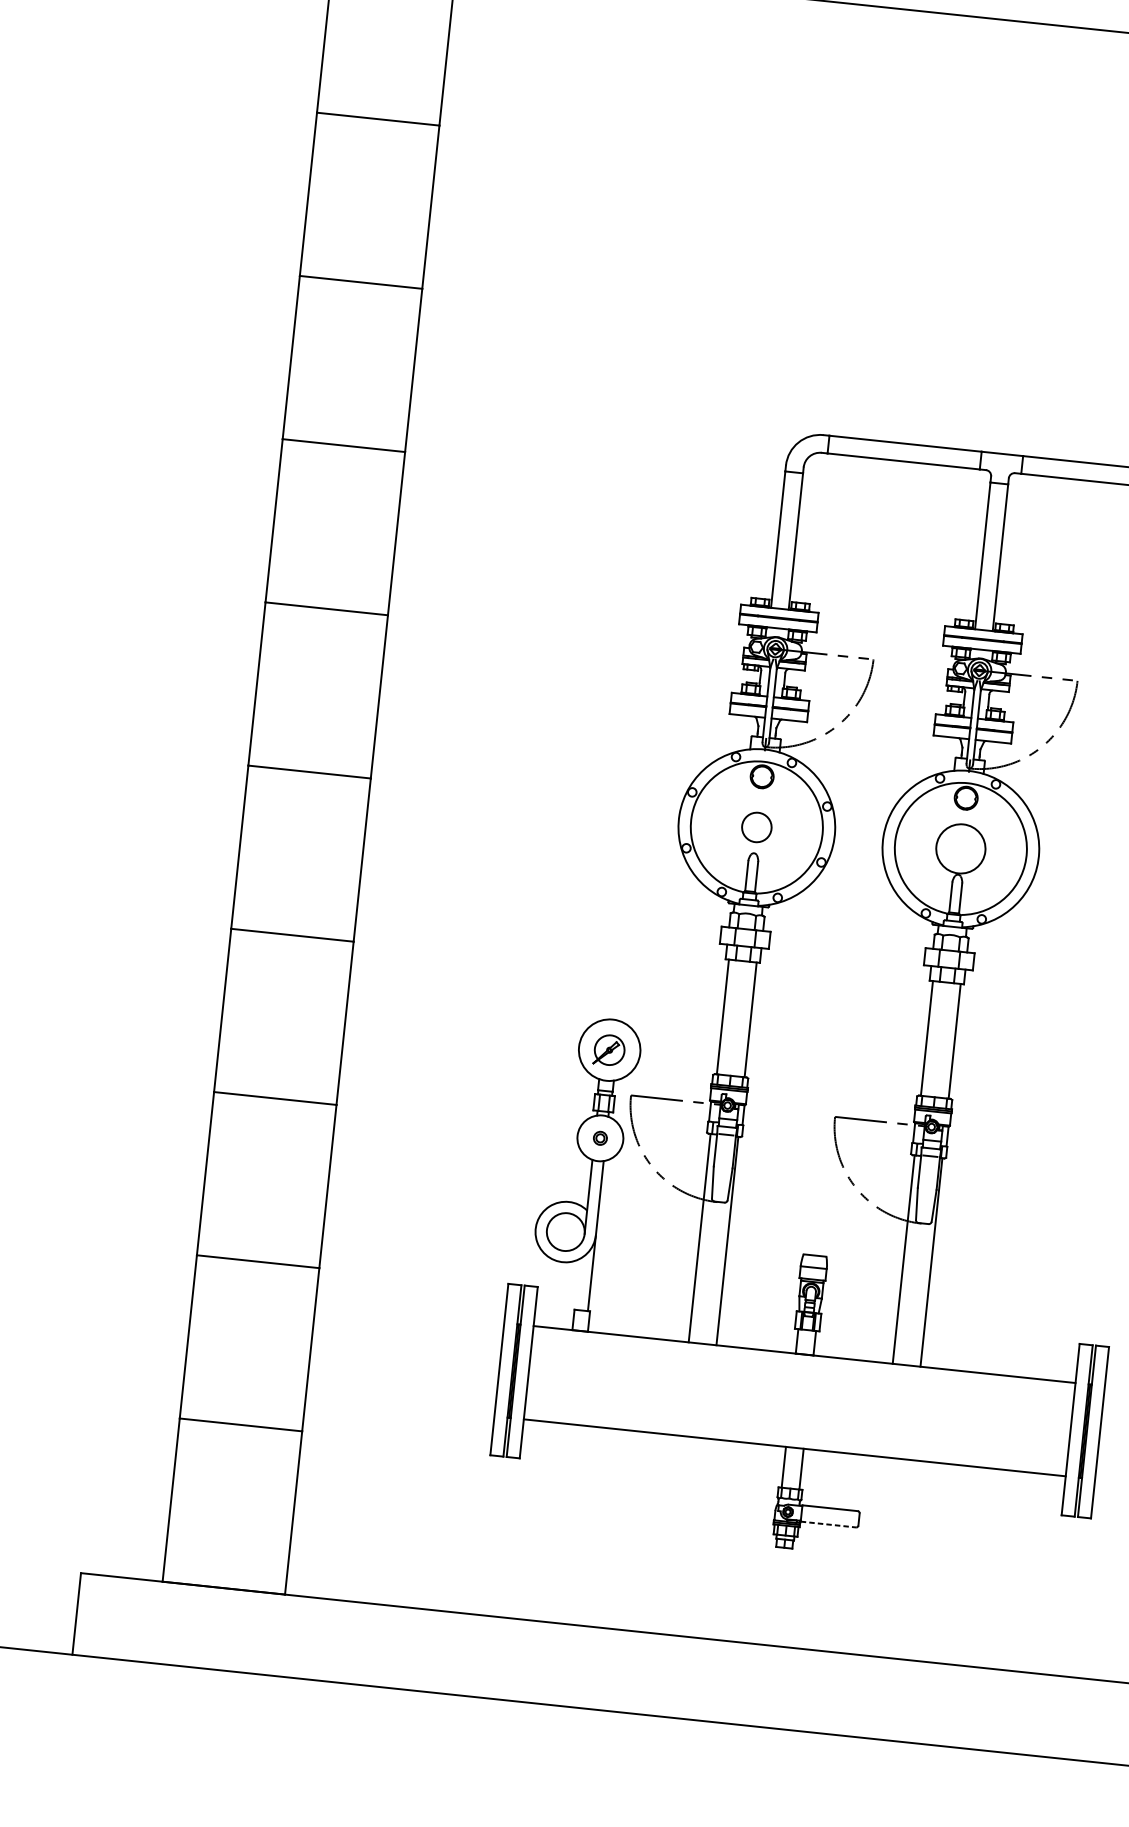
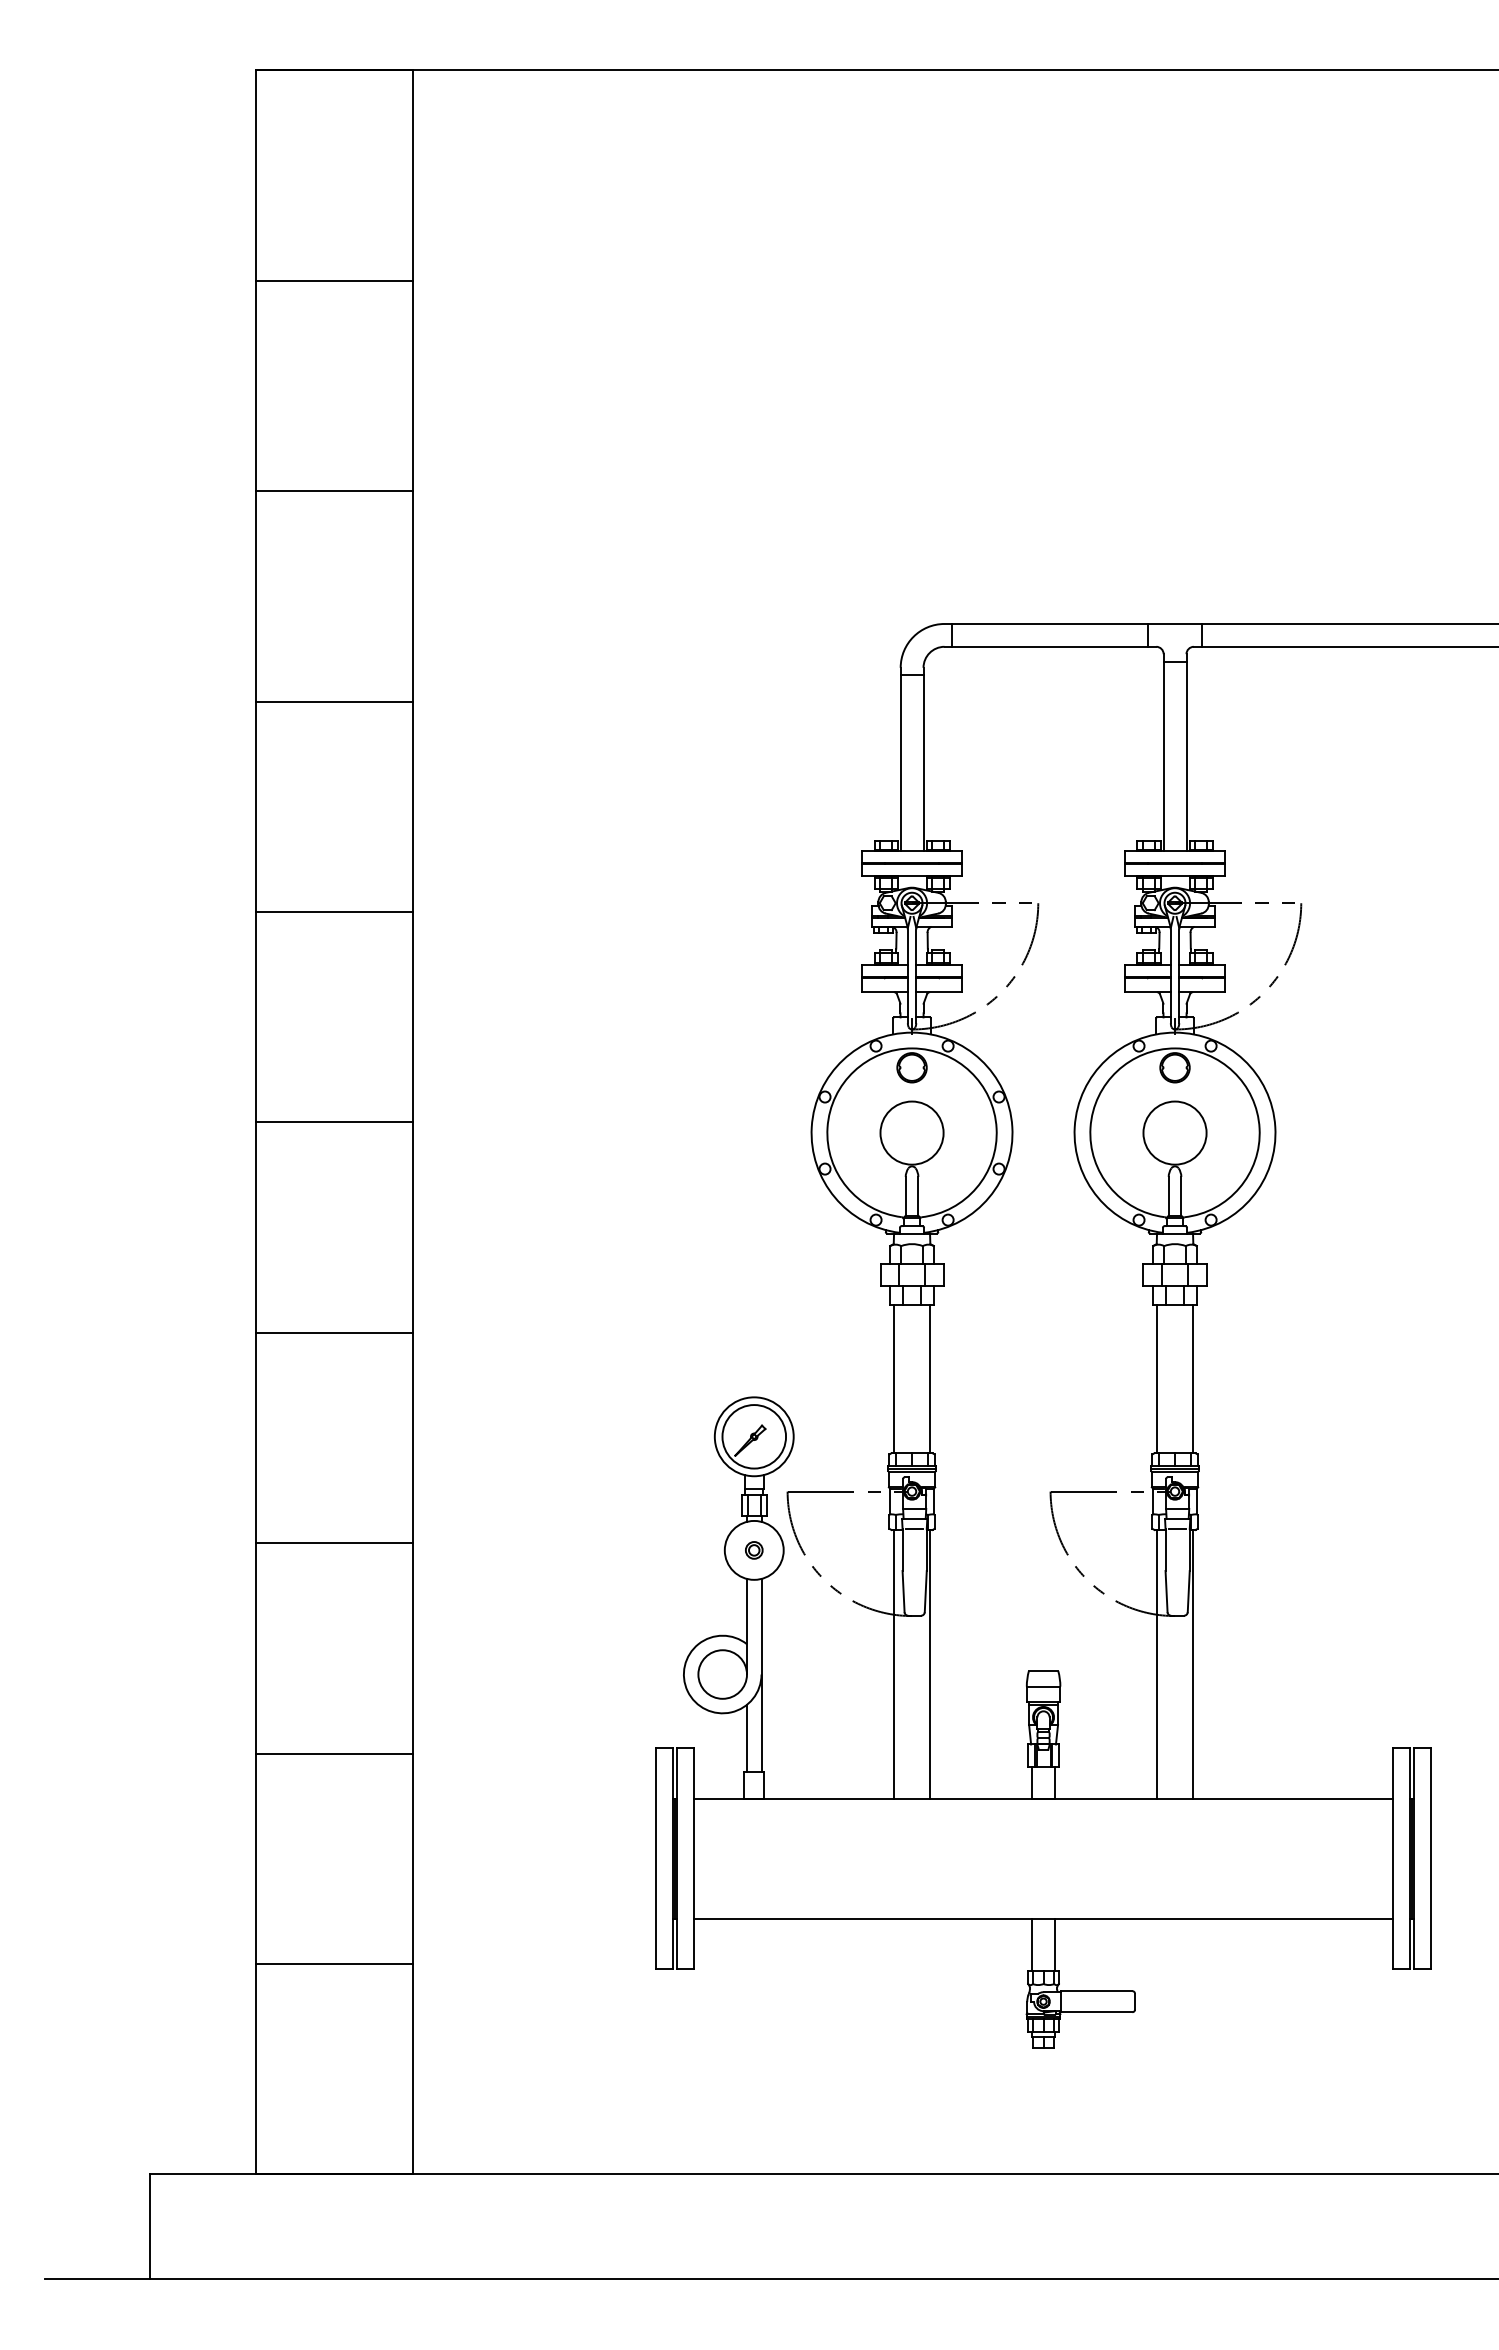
circle: (756, 826) -> (911, 1132), size x1.67
circle: (609, 1050) -> (754, 1436), size x1.67
line: (579, 1283) -> (747, 1738), added
line: (828, 1524) -> (1096, 2012), dashed -> solid

